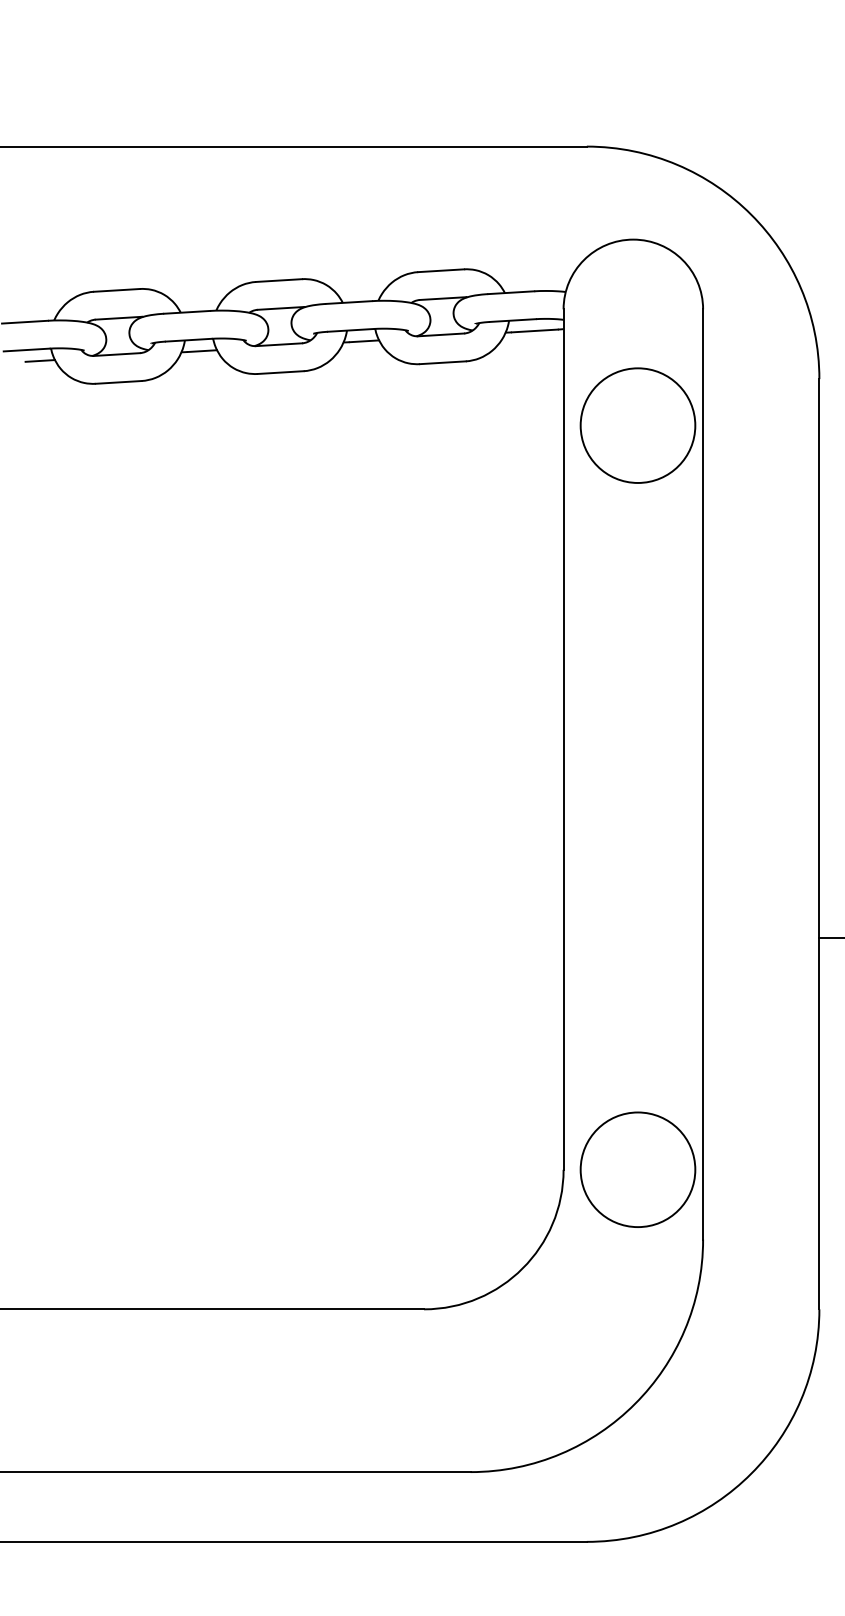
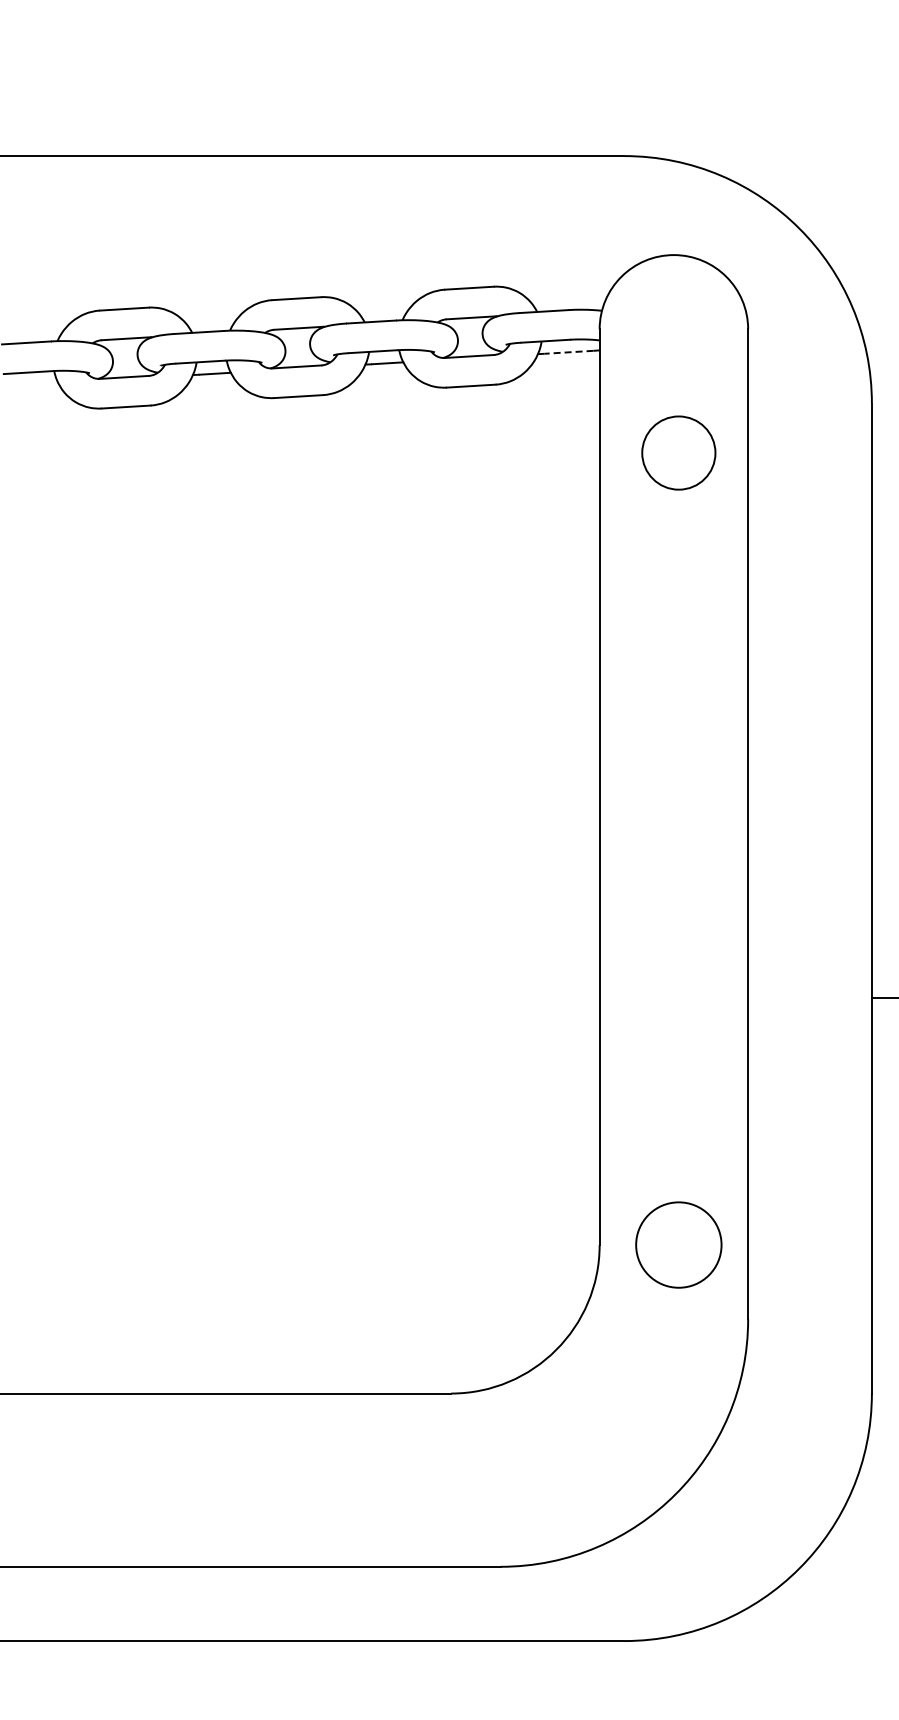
line: (535, 331) -> (569, 352), solid -> dashed
line: (40, 361) -> (42, 384), removed
circle: (637, 426) -> (678, 453), size x0.6
circle: (637, 1170) -> (678, 1245), size x0.7

